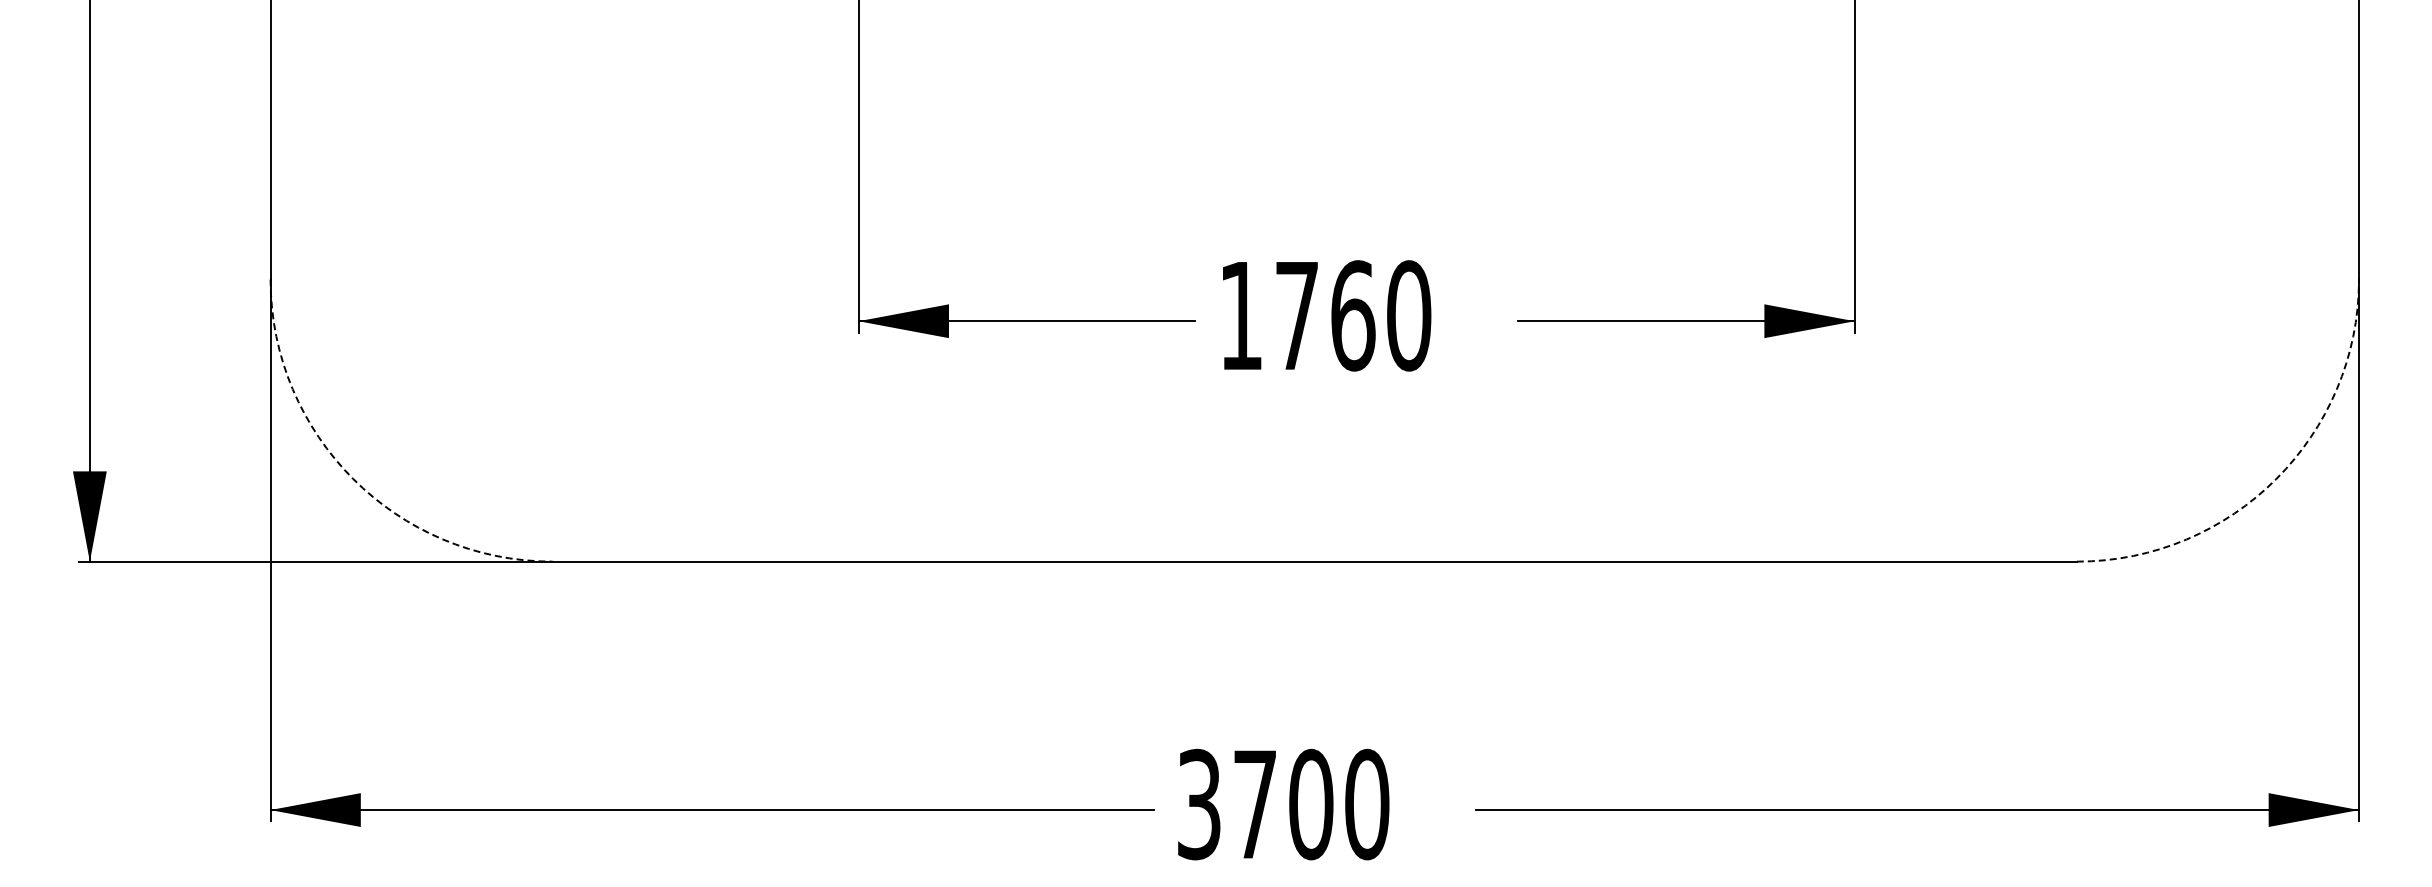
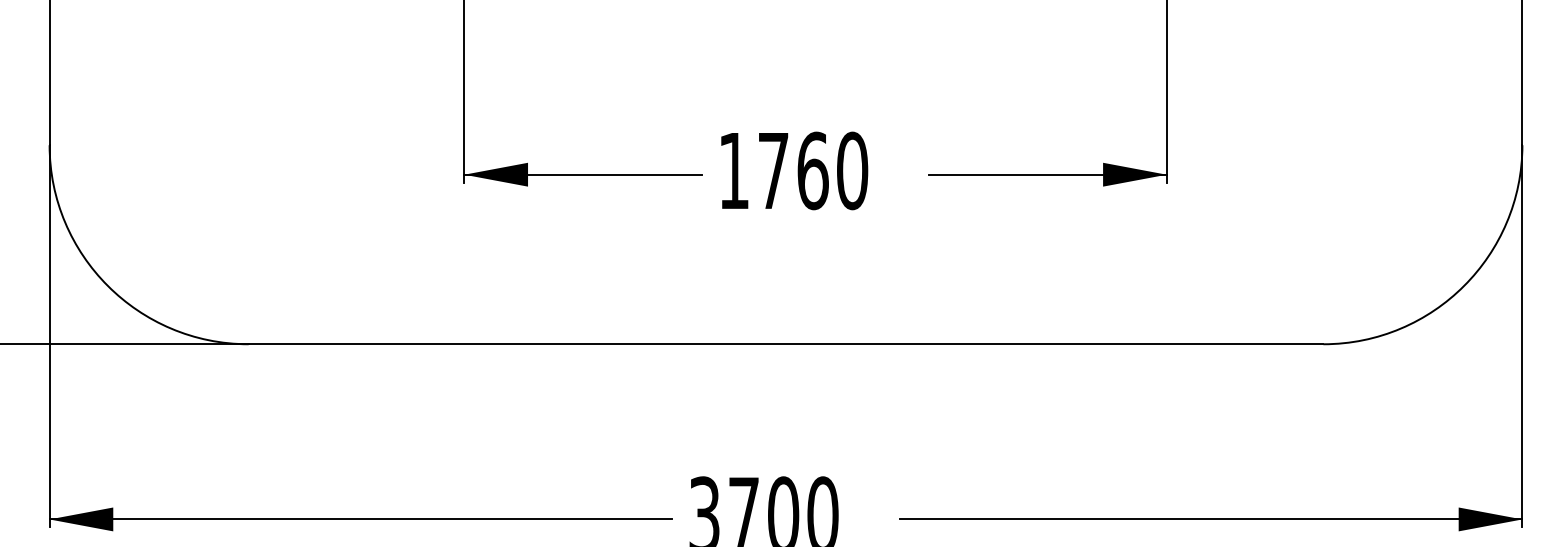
arc: (353, 479) -> (108, 286), dashed -> solid
arc: (2276, 479) -> (1464, 286), dashed -> solid

